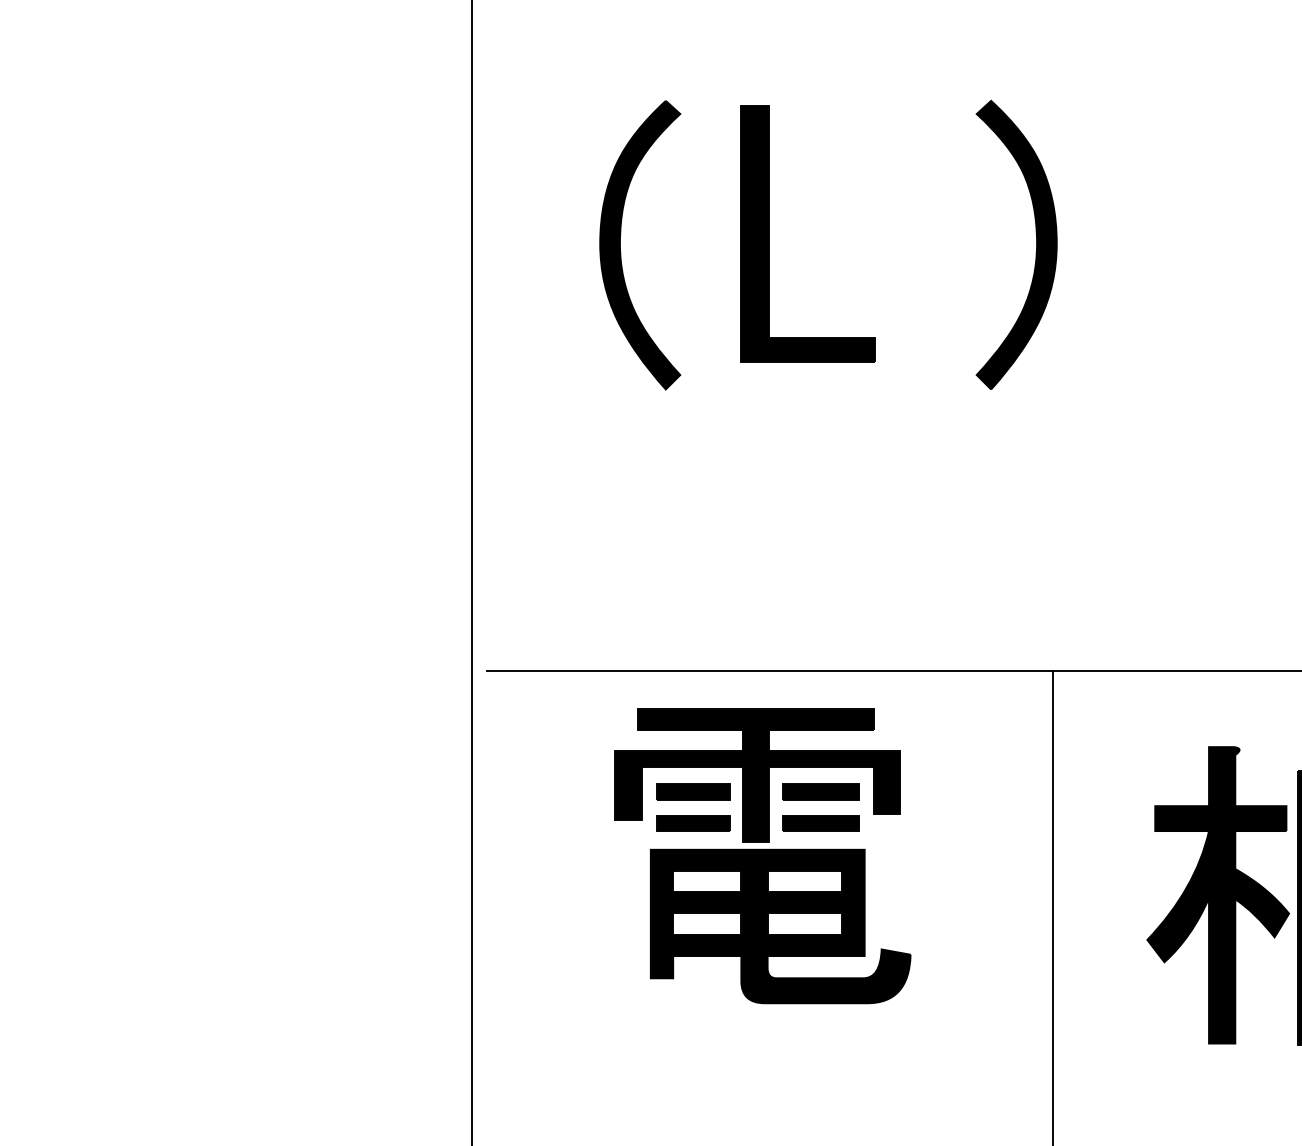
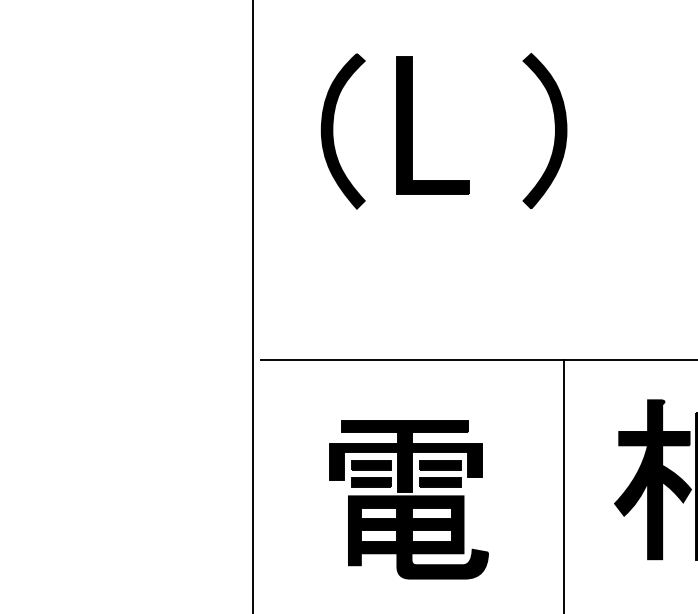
part: (762, 855) -> (408, 499), moved

